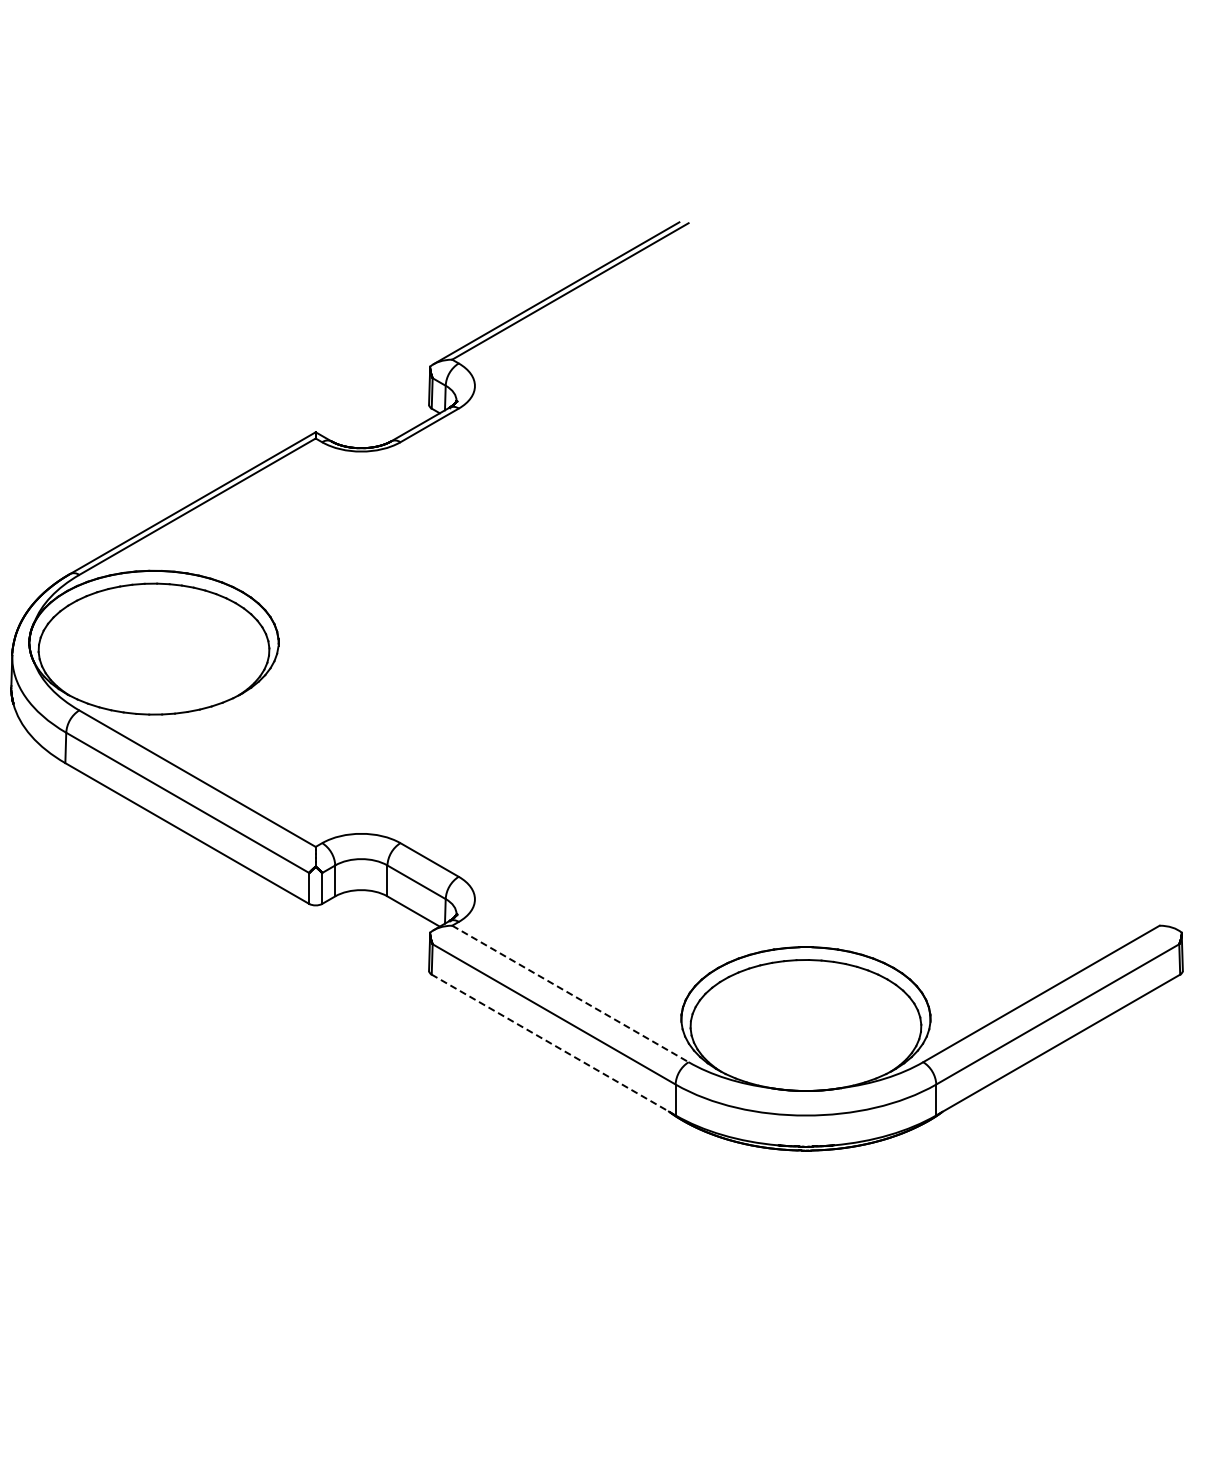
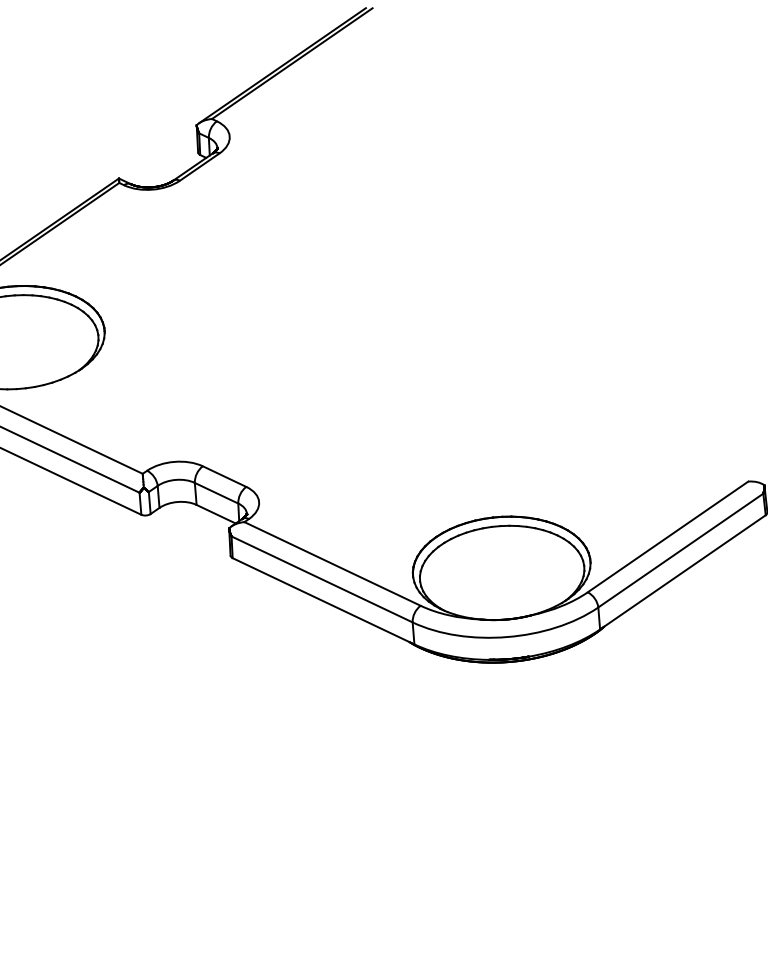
line: (570, 994) -> (332, 564), dashed -> solid
line: (553, 1045) -> (323, 601), dashed -> solid

